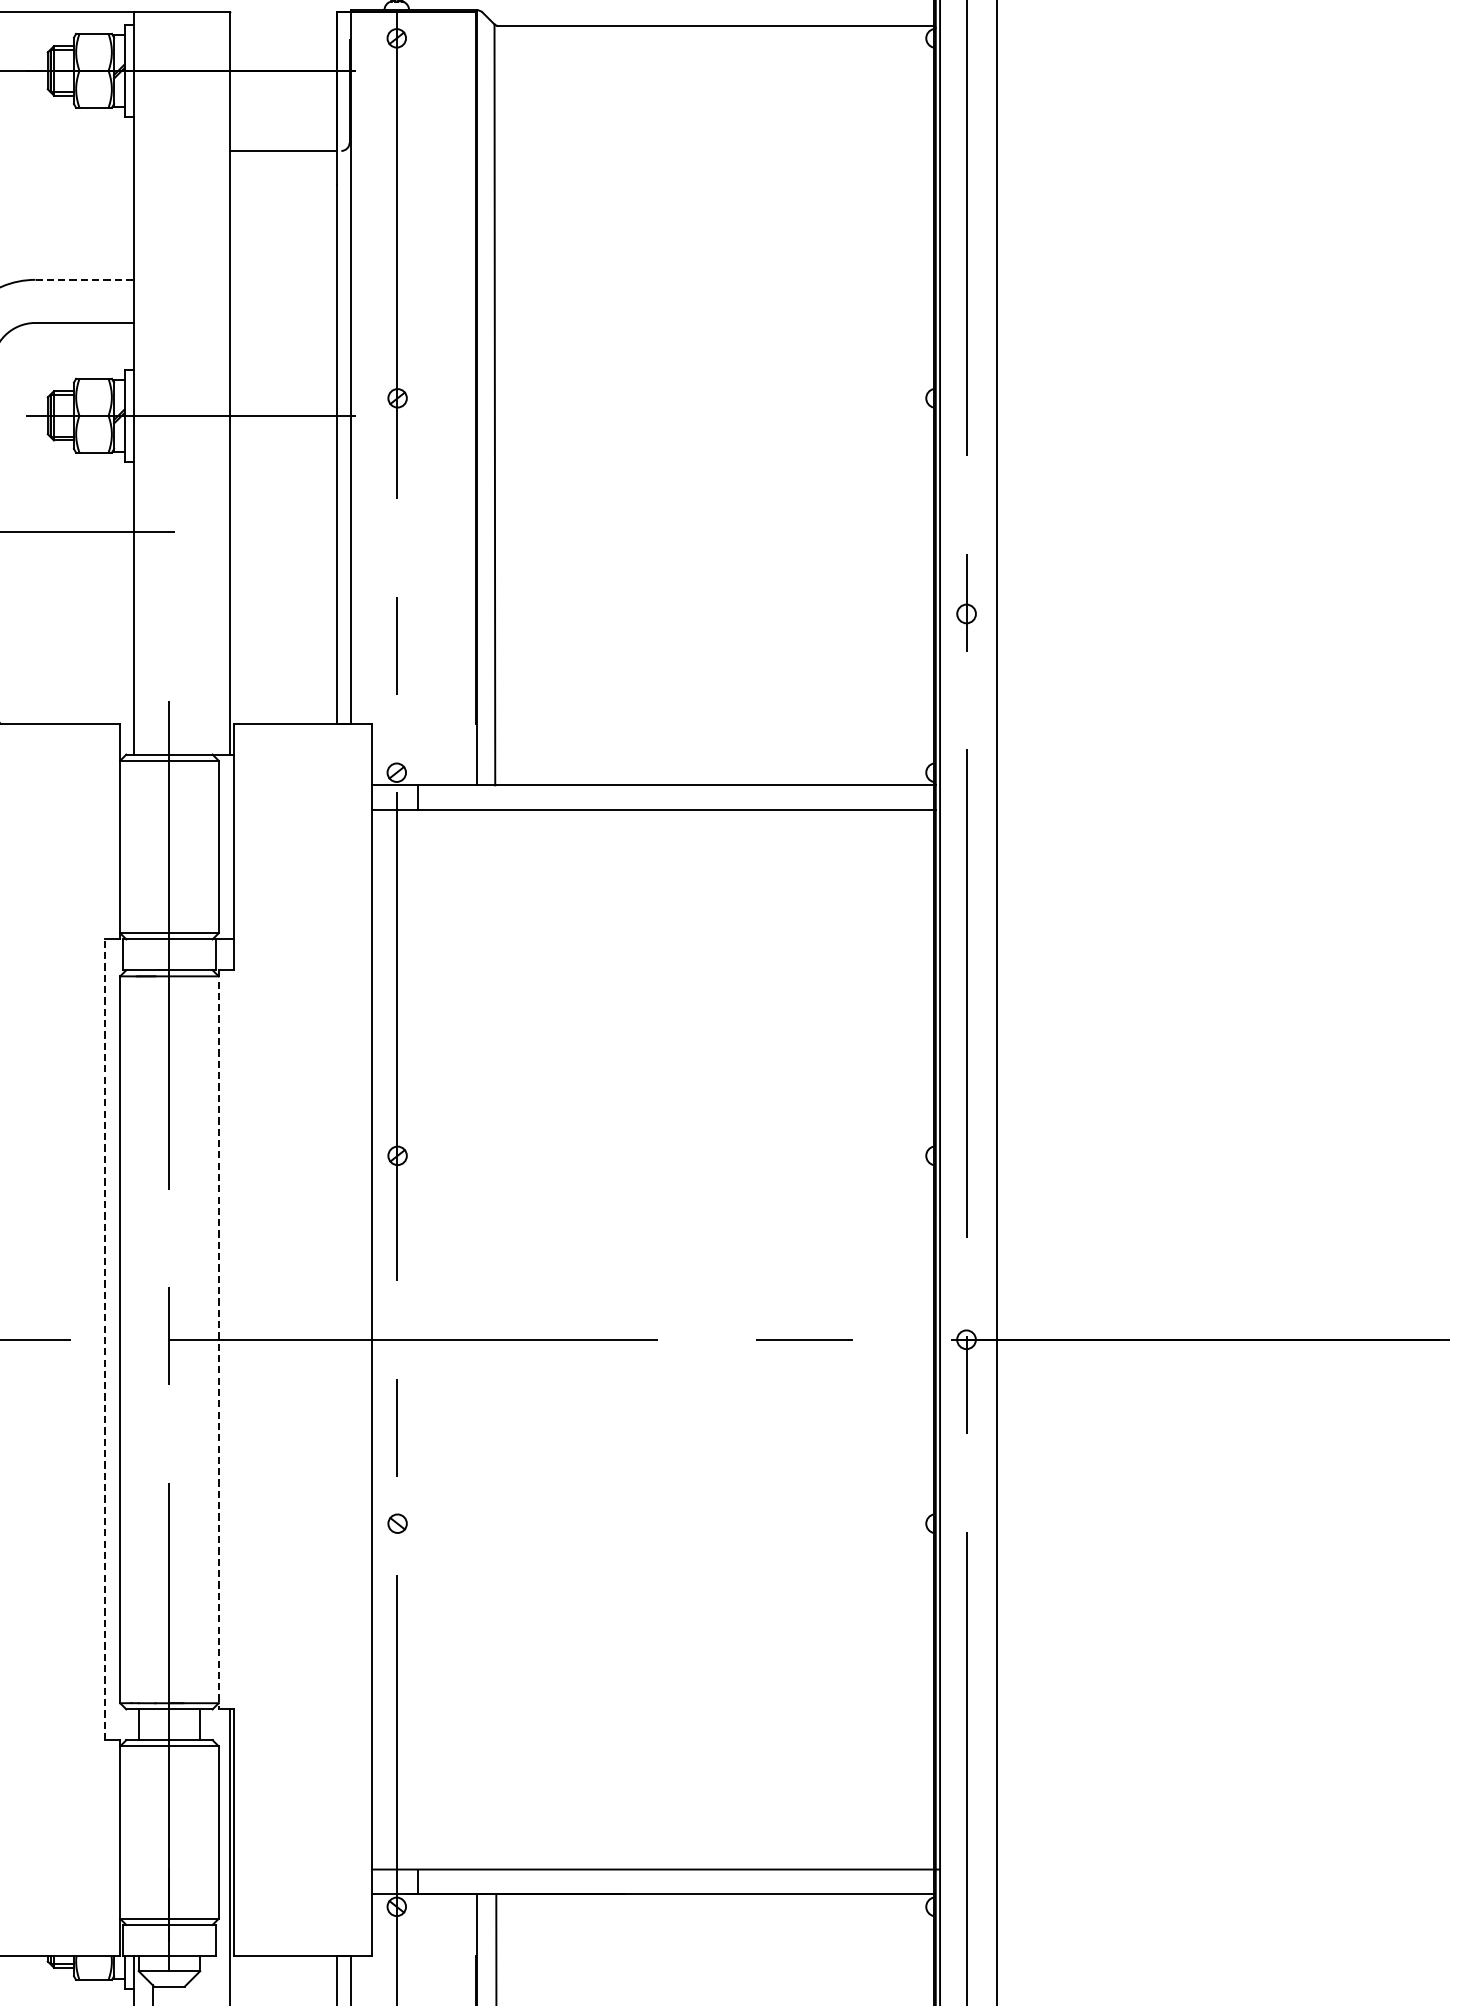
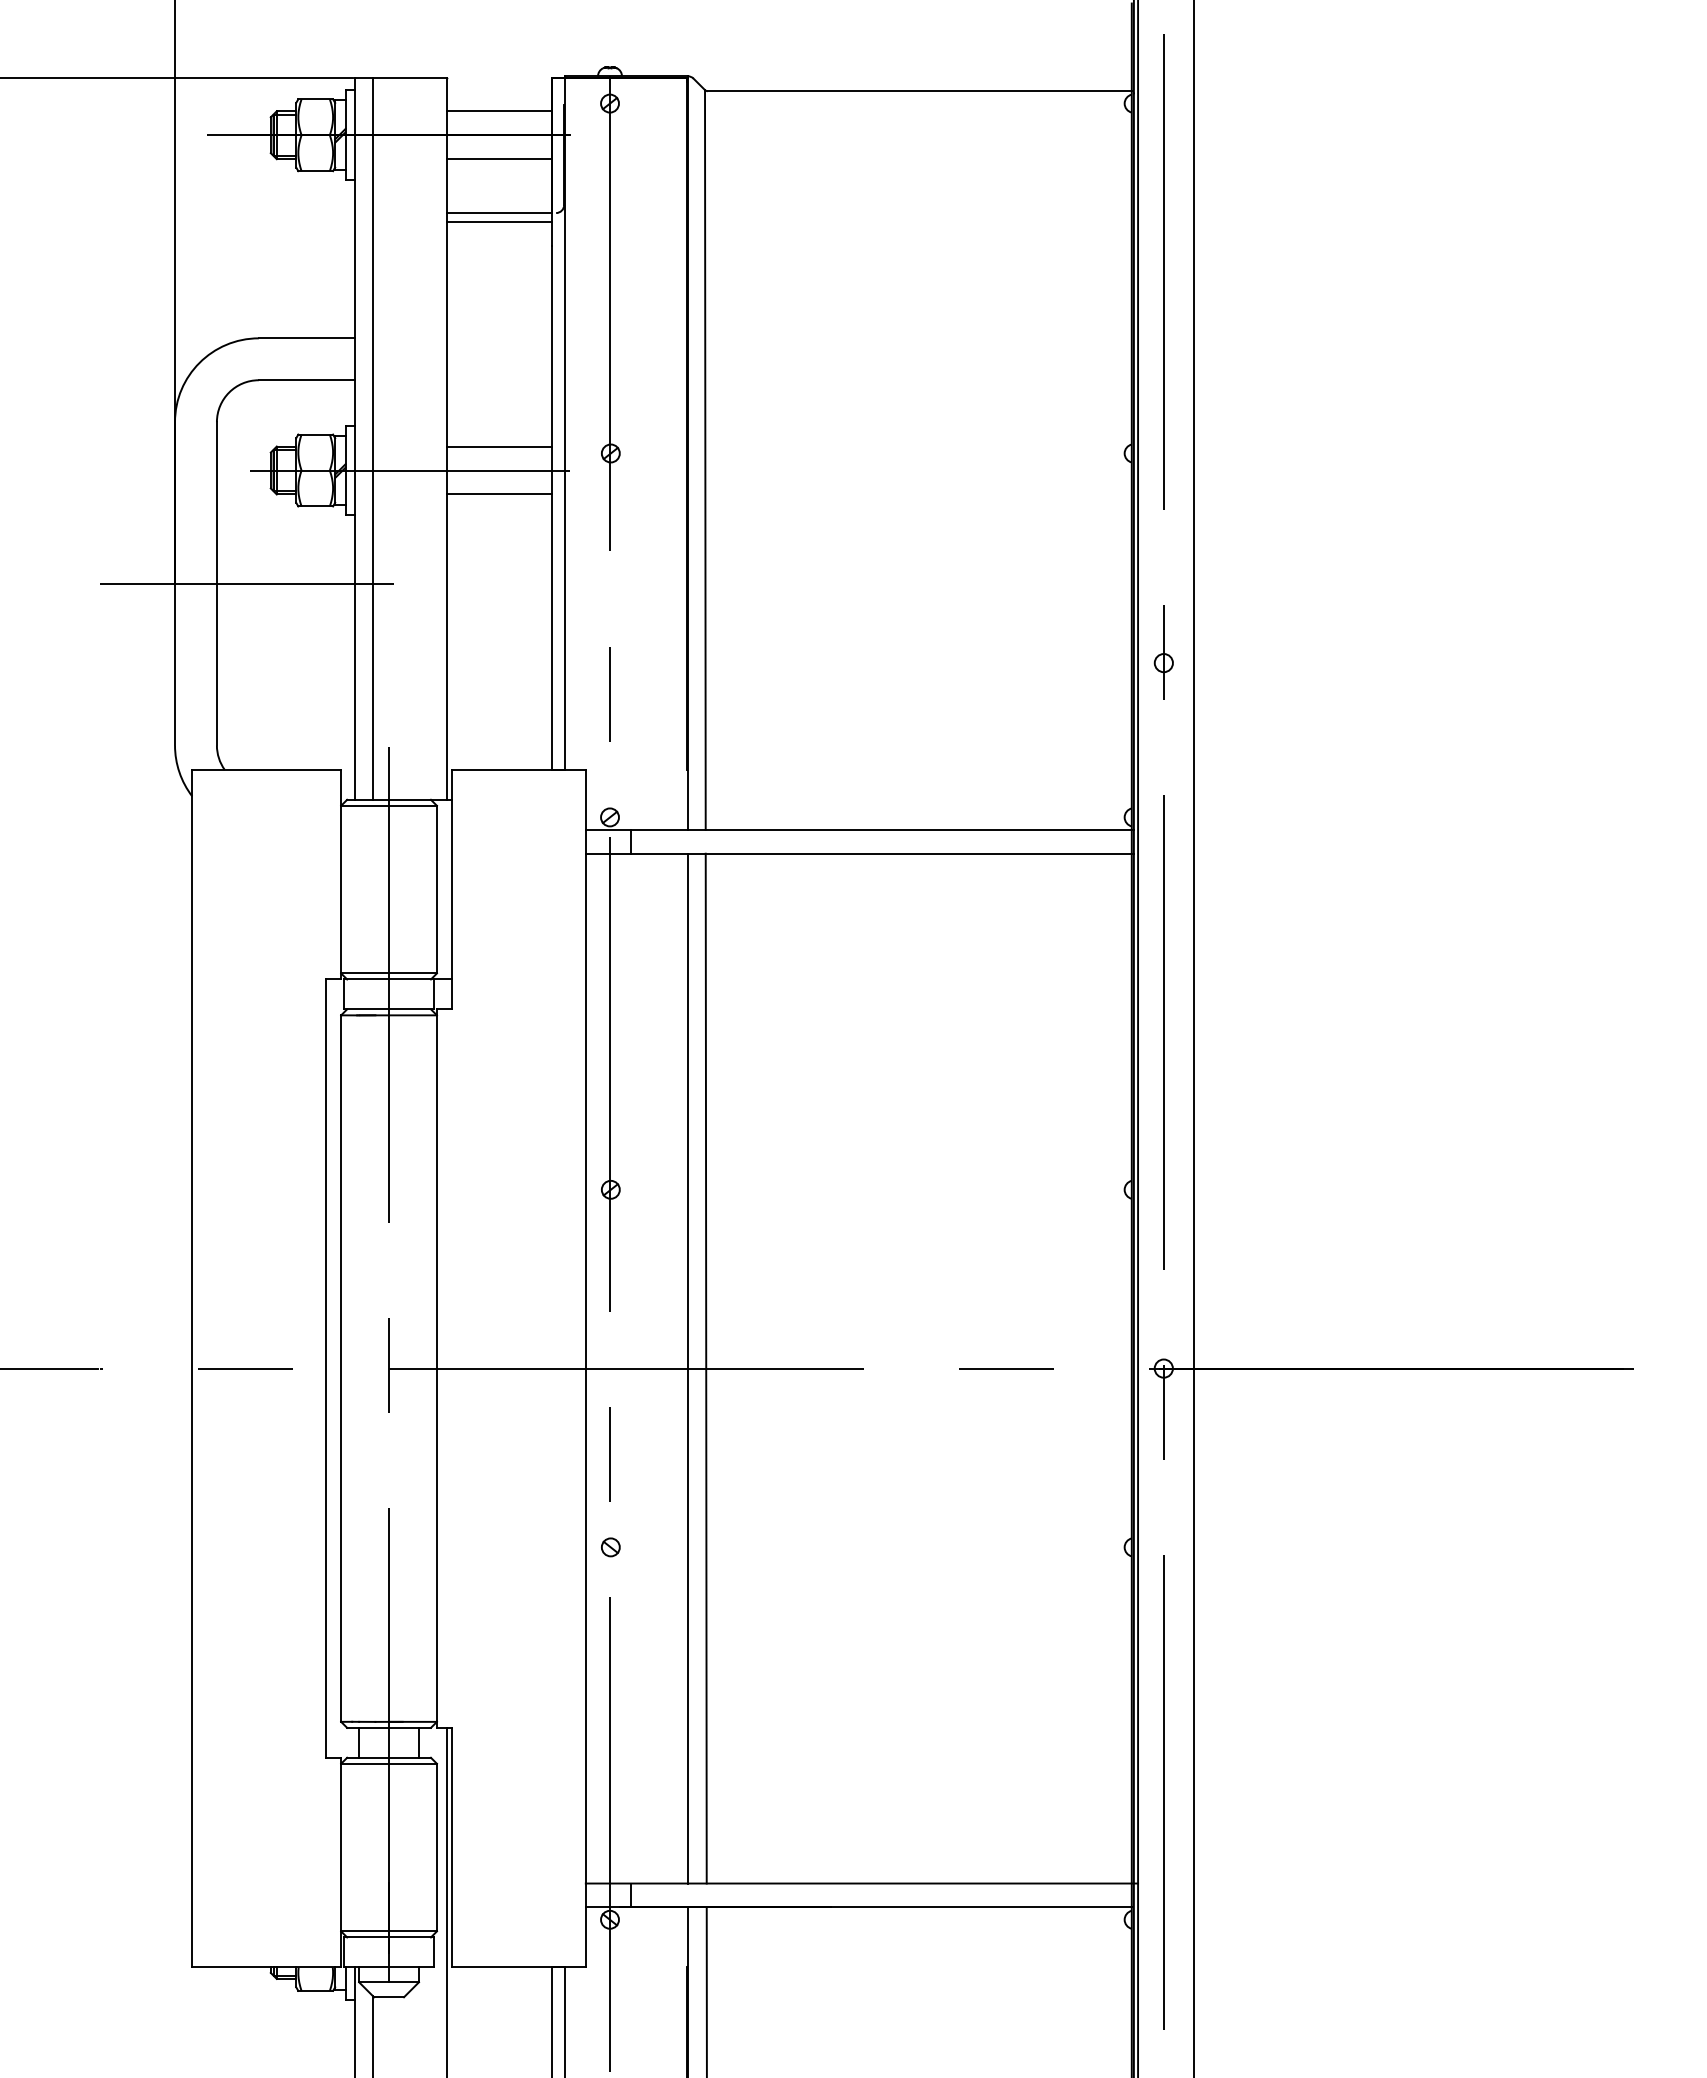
line: (283, 46) -> (499, 111), added
line: (283, 95) -> (499, 159), added
line: (283, 159) -> (499, 221), added
line: (84, 280) -> (306, 338), dashed -> solid
line: (152, 382) -> (372, 438), added
line: (283, 391) -> (499, 446), added
line: (283, 440) -> (499, 494), added
line: (105, 1339) -> (326, 1368), dashed -> solid
line: (476, 1339) -> (687, 1368), added
line: (495, 1339) -> (705, 1368), added
line: (218, 1340) -> (436, 1369), dashed -> solid

